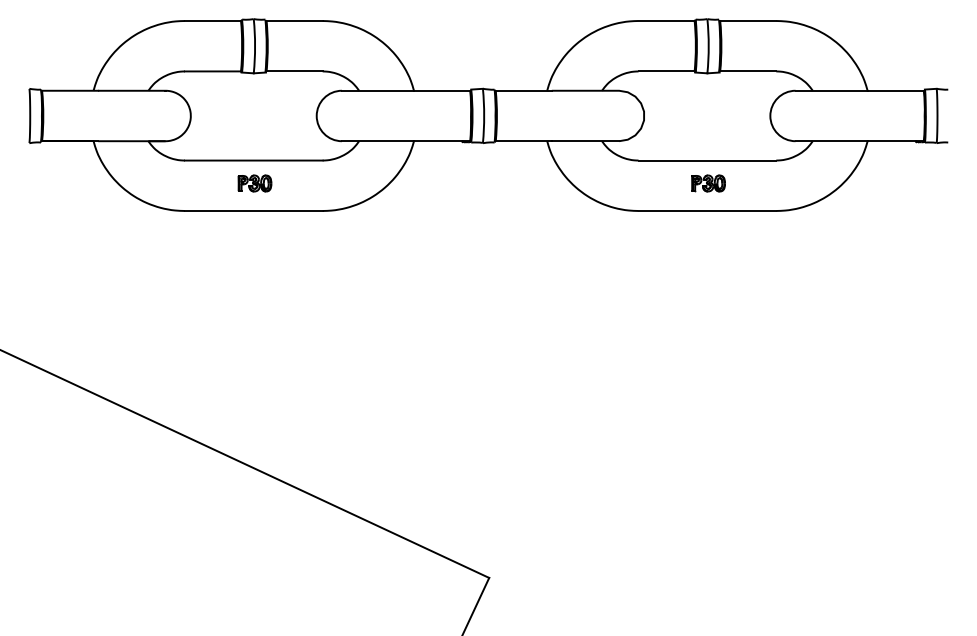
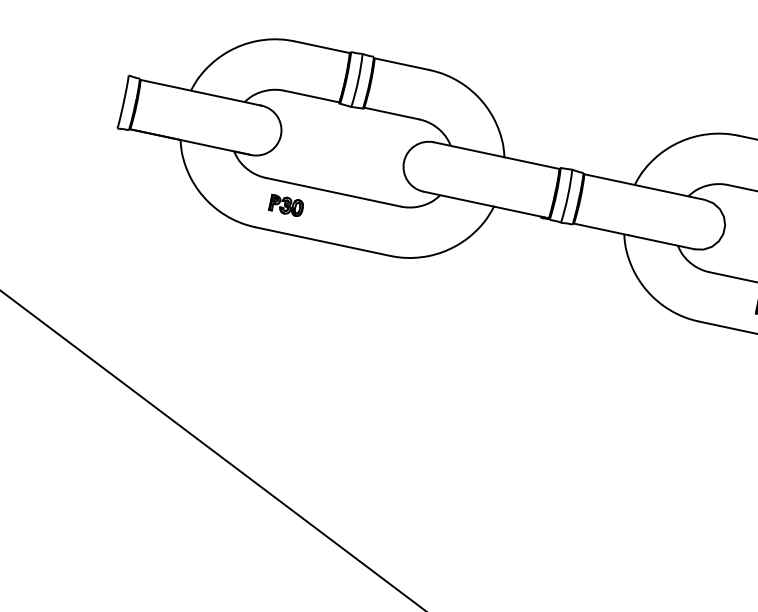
part: (254, 183) -> (286, 205), moved

